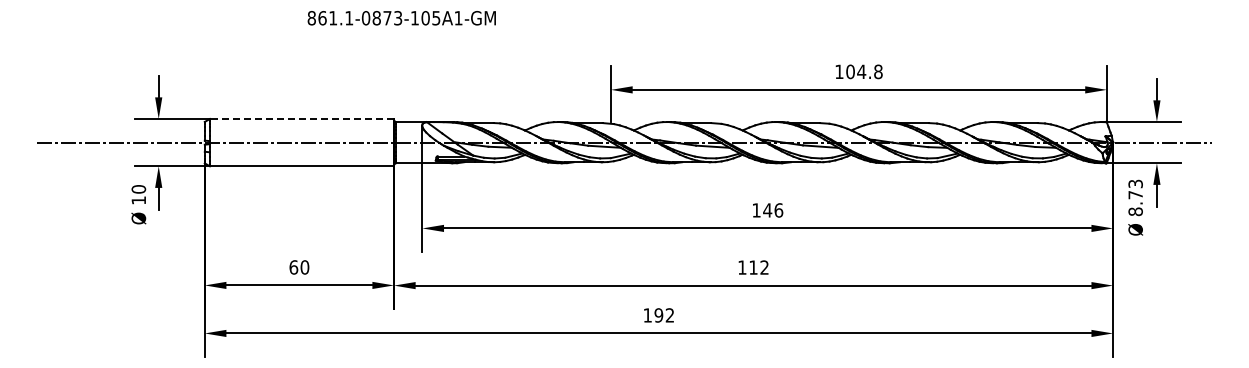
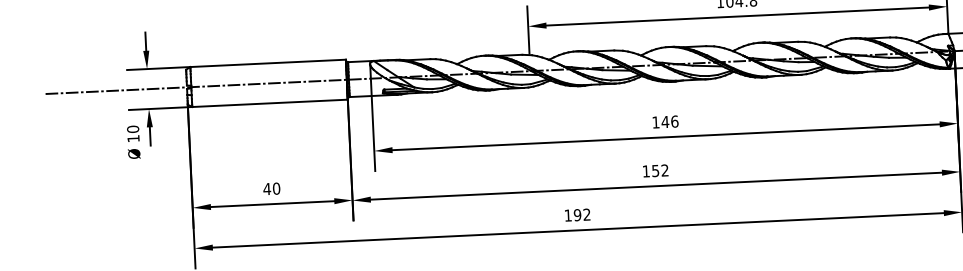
line: (301, 119) -> (267, 63), dashed -> solid
text: (293, 267) -> (266, 189), 60 -> 40
text: (753, 267) -> (655, 170), 112 -> 152

